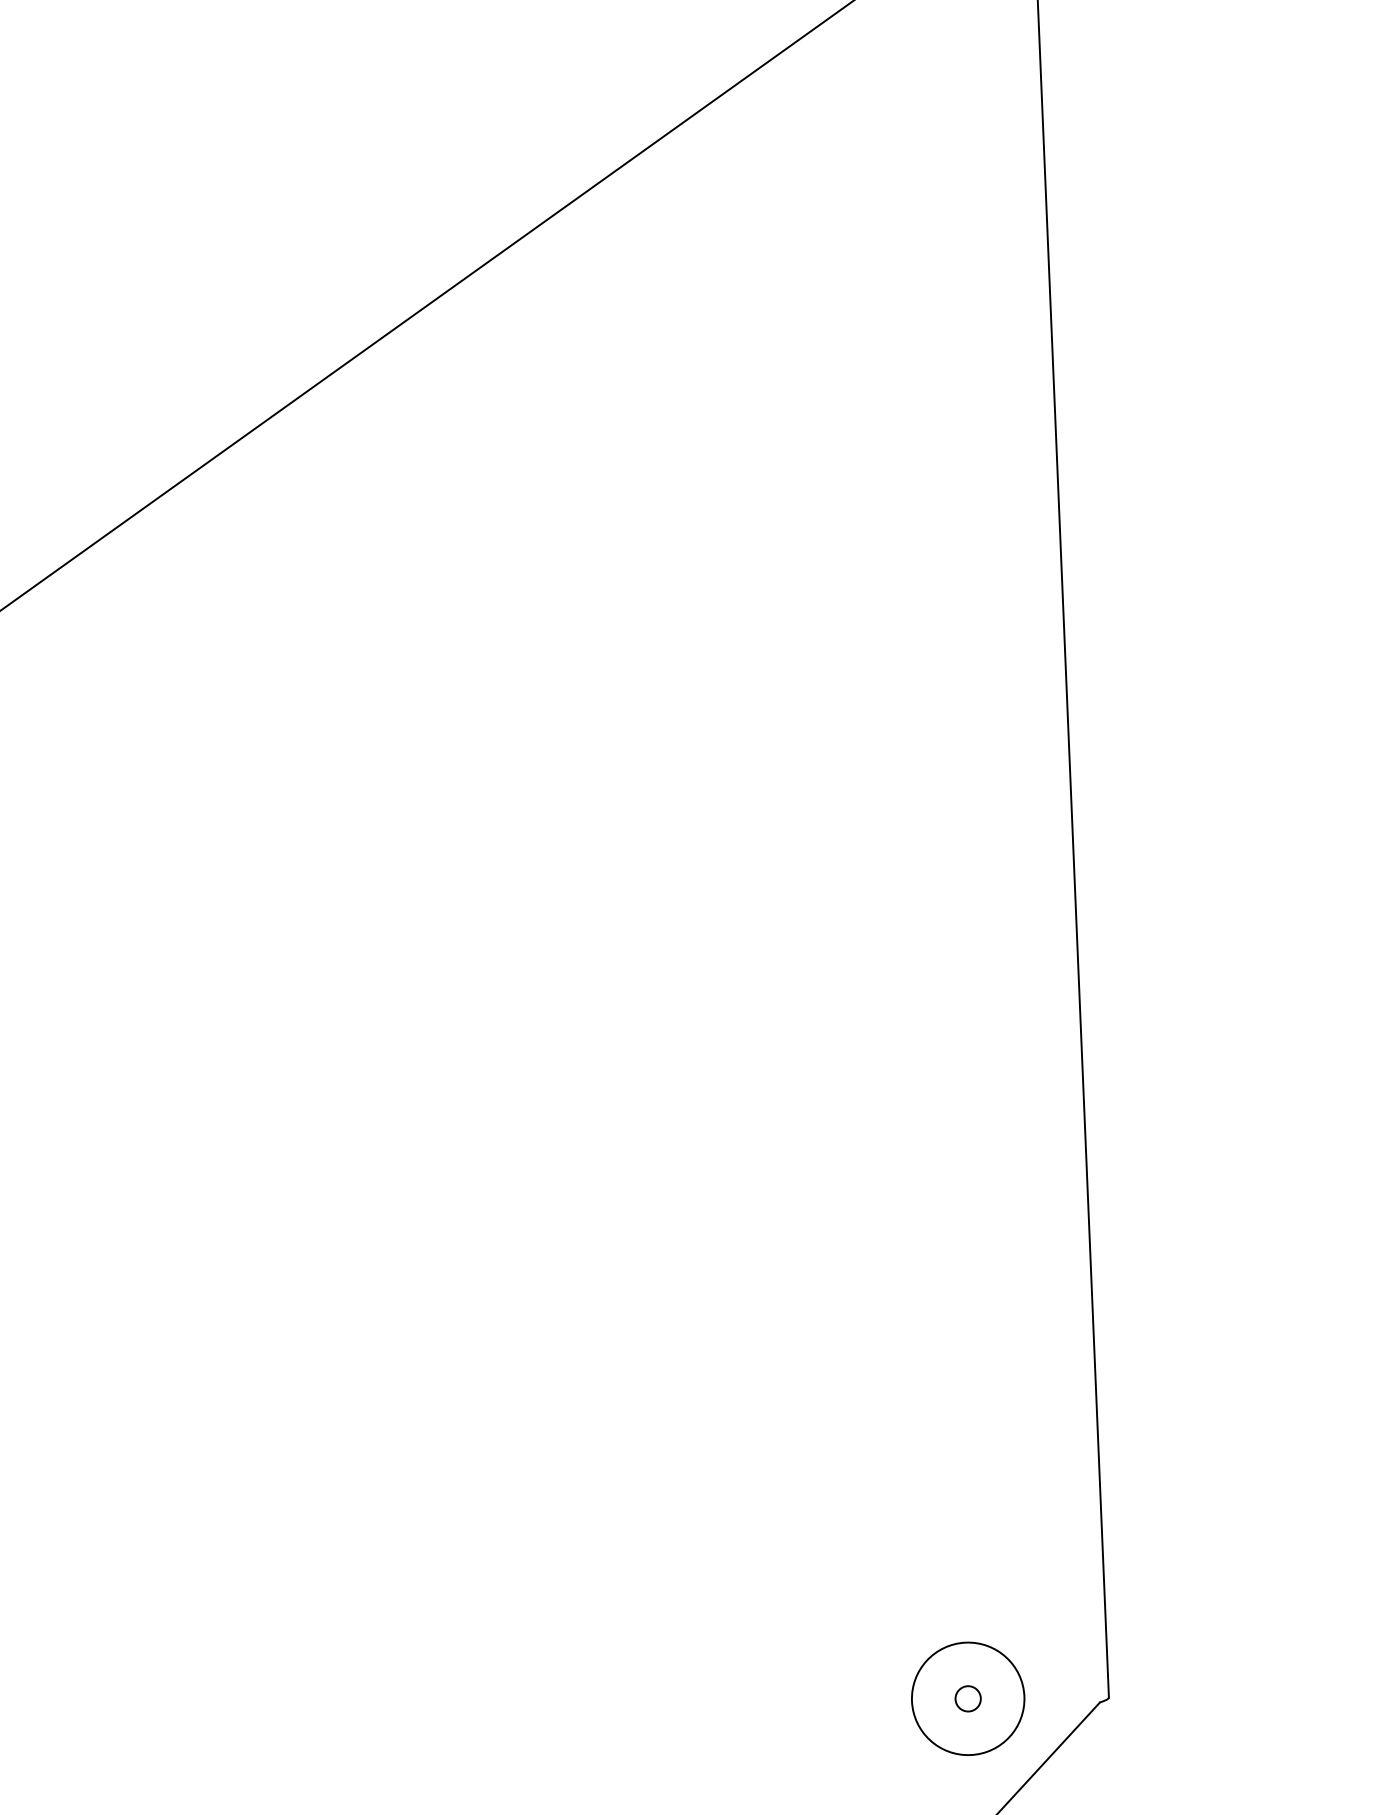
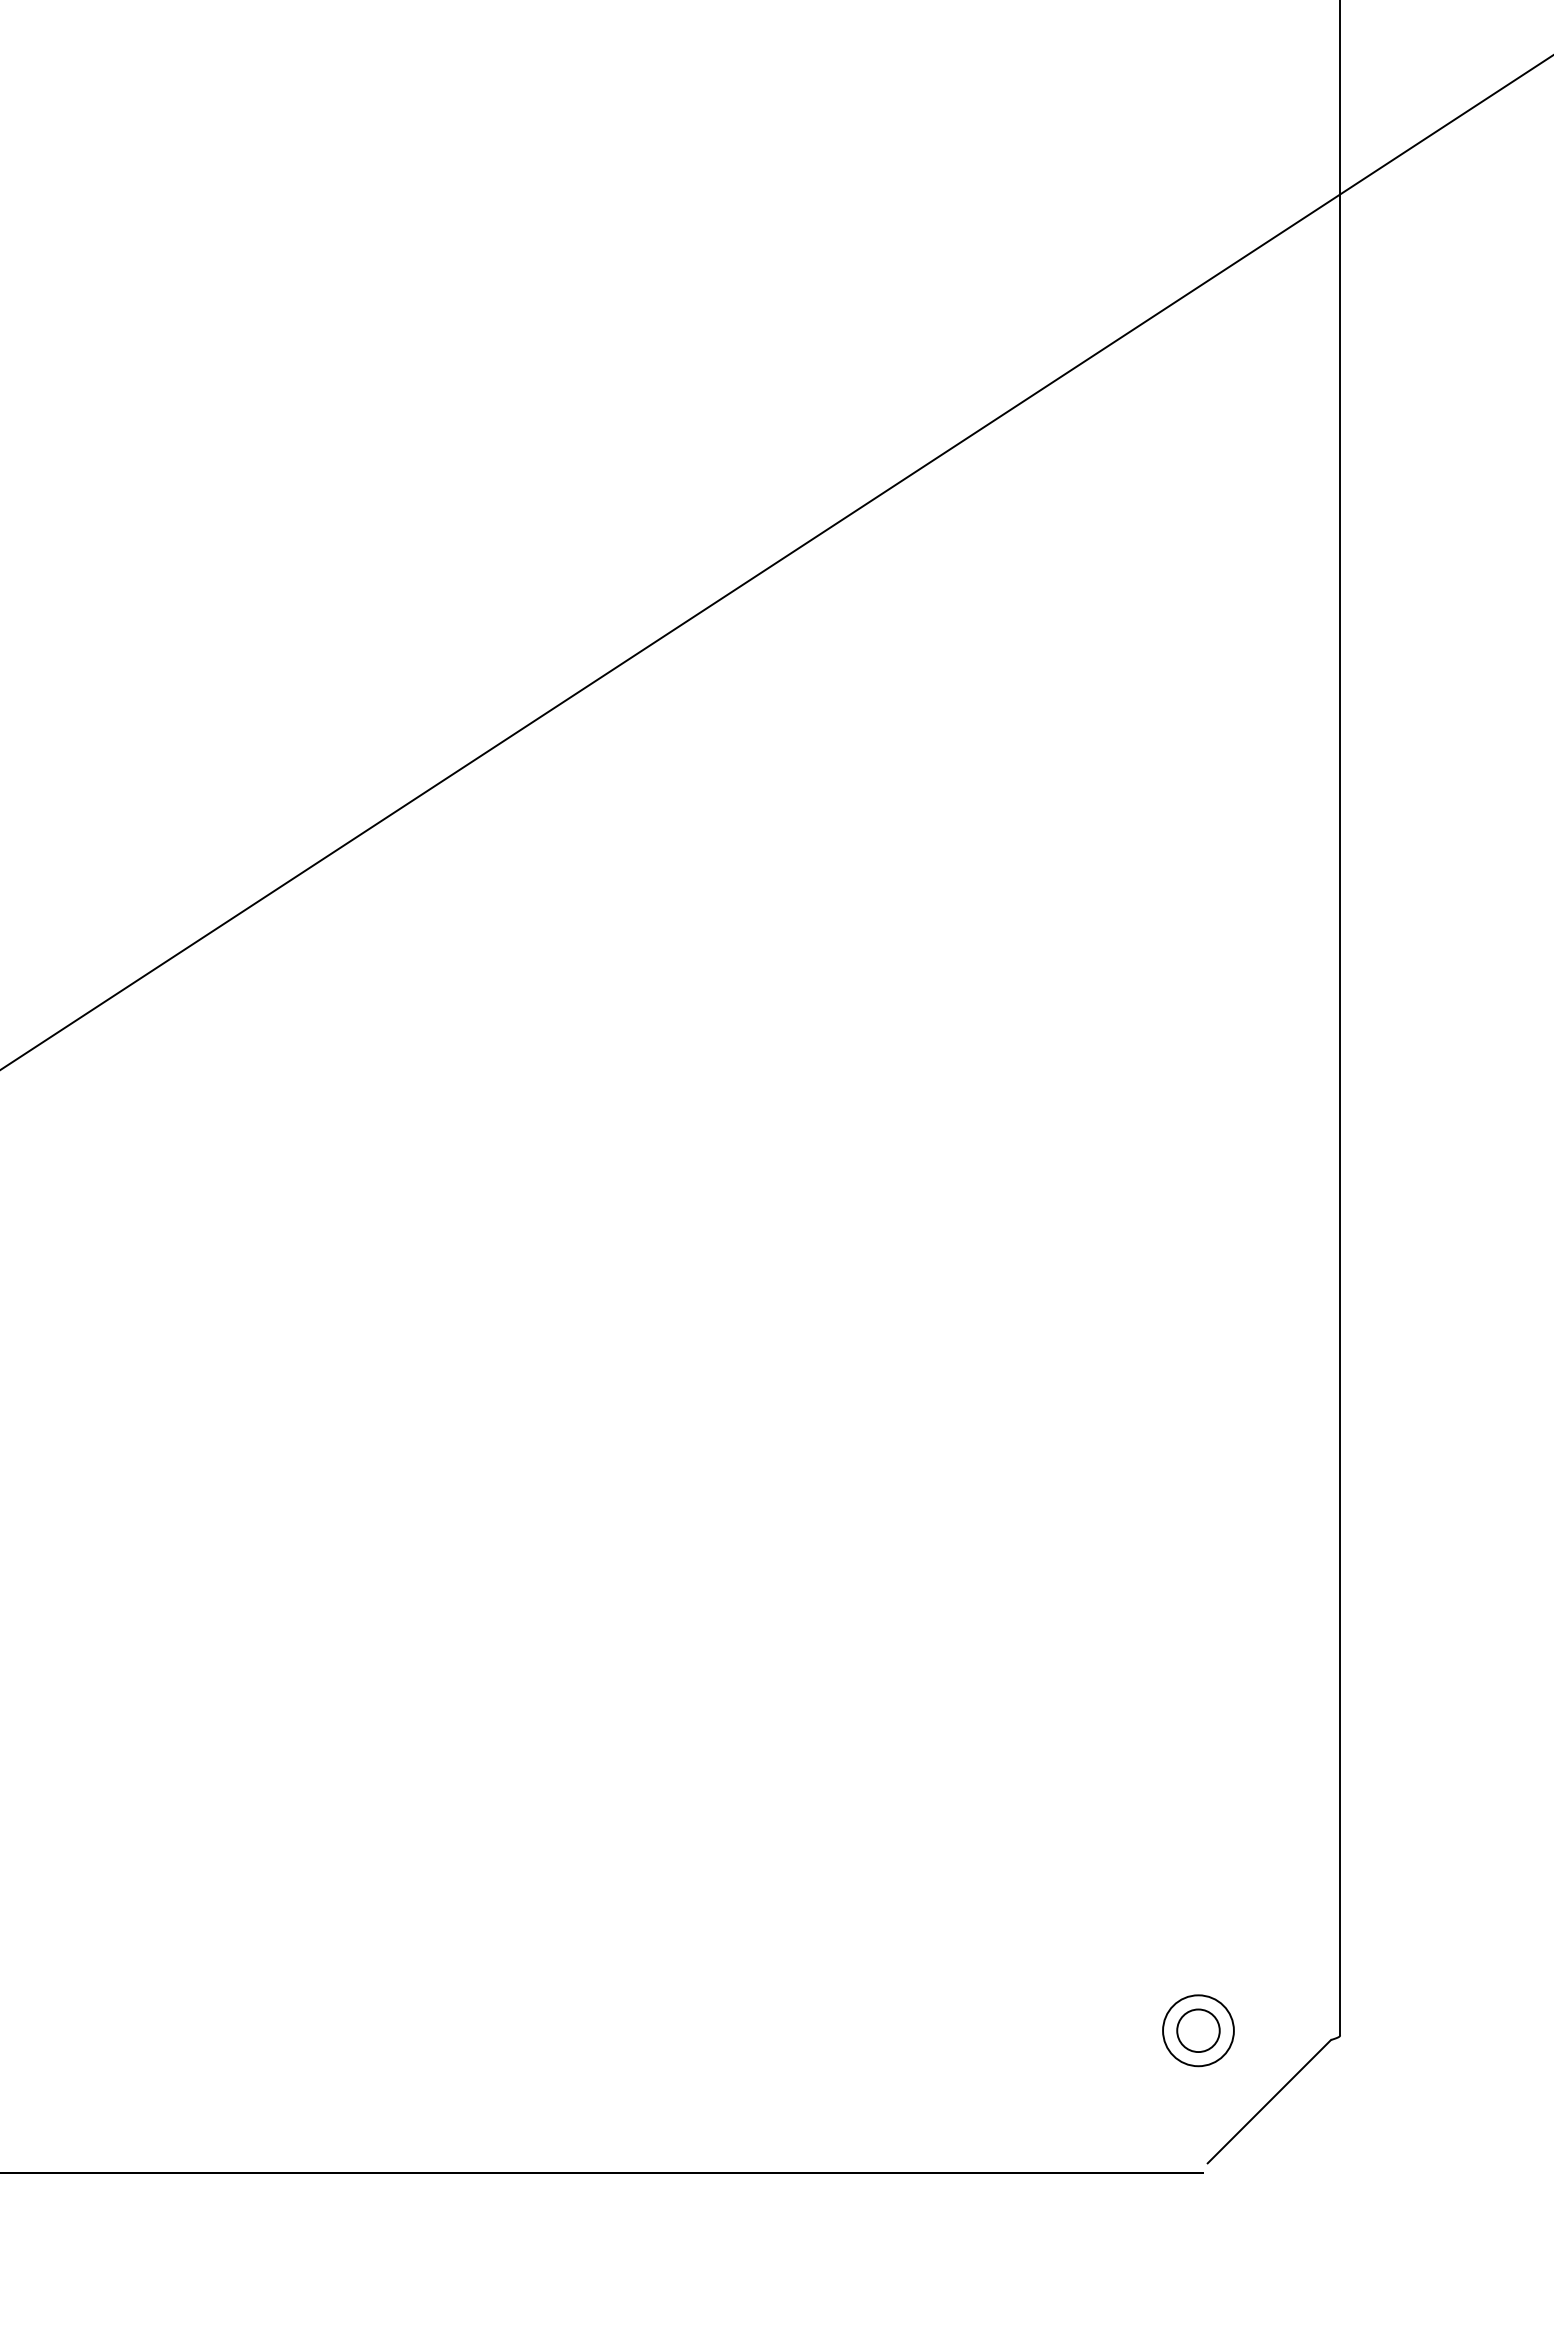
circle: (968, 1698) -> (1198, 2030), size x0.62
circle: (968, 1698) -> (1198, 2030), size x1.67

